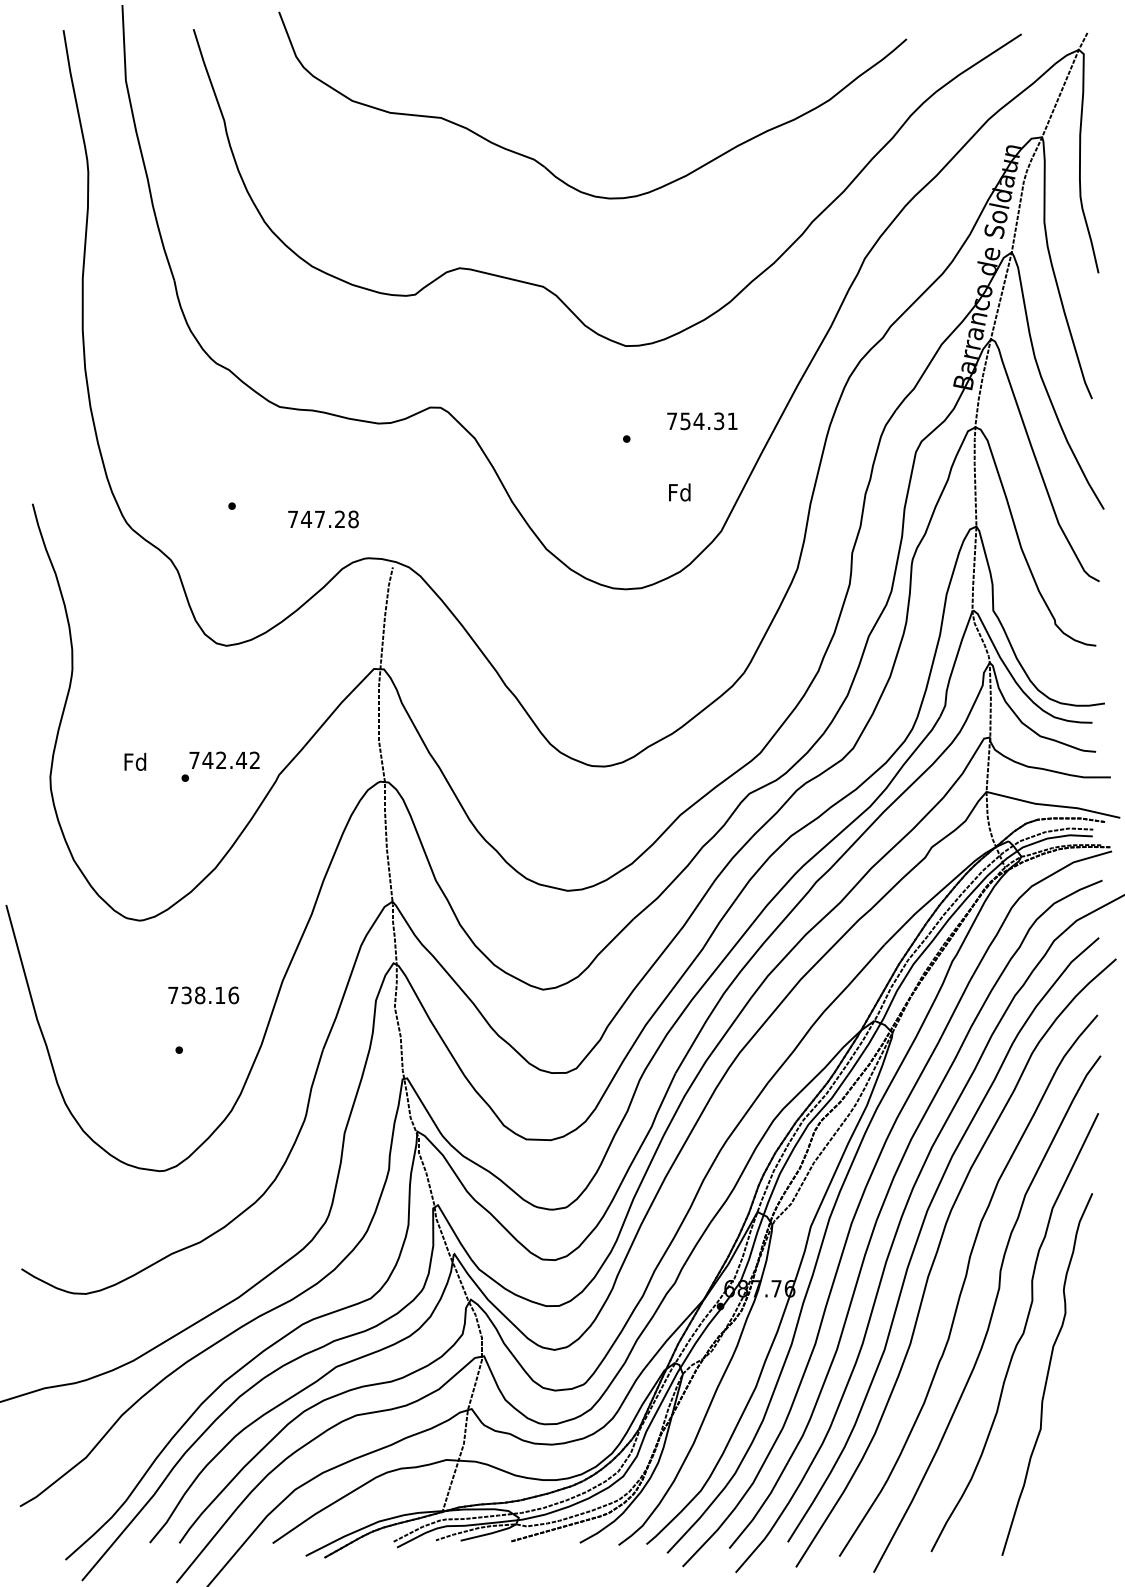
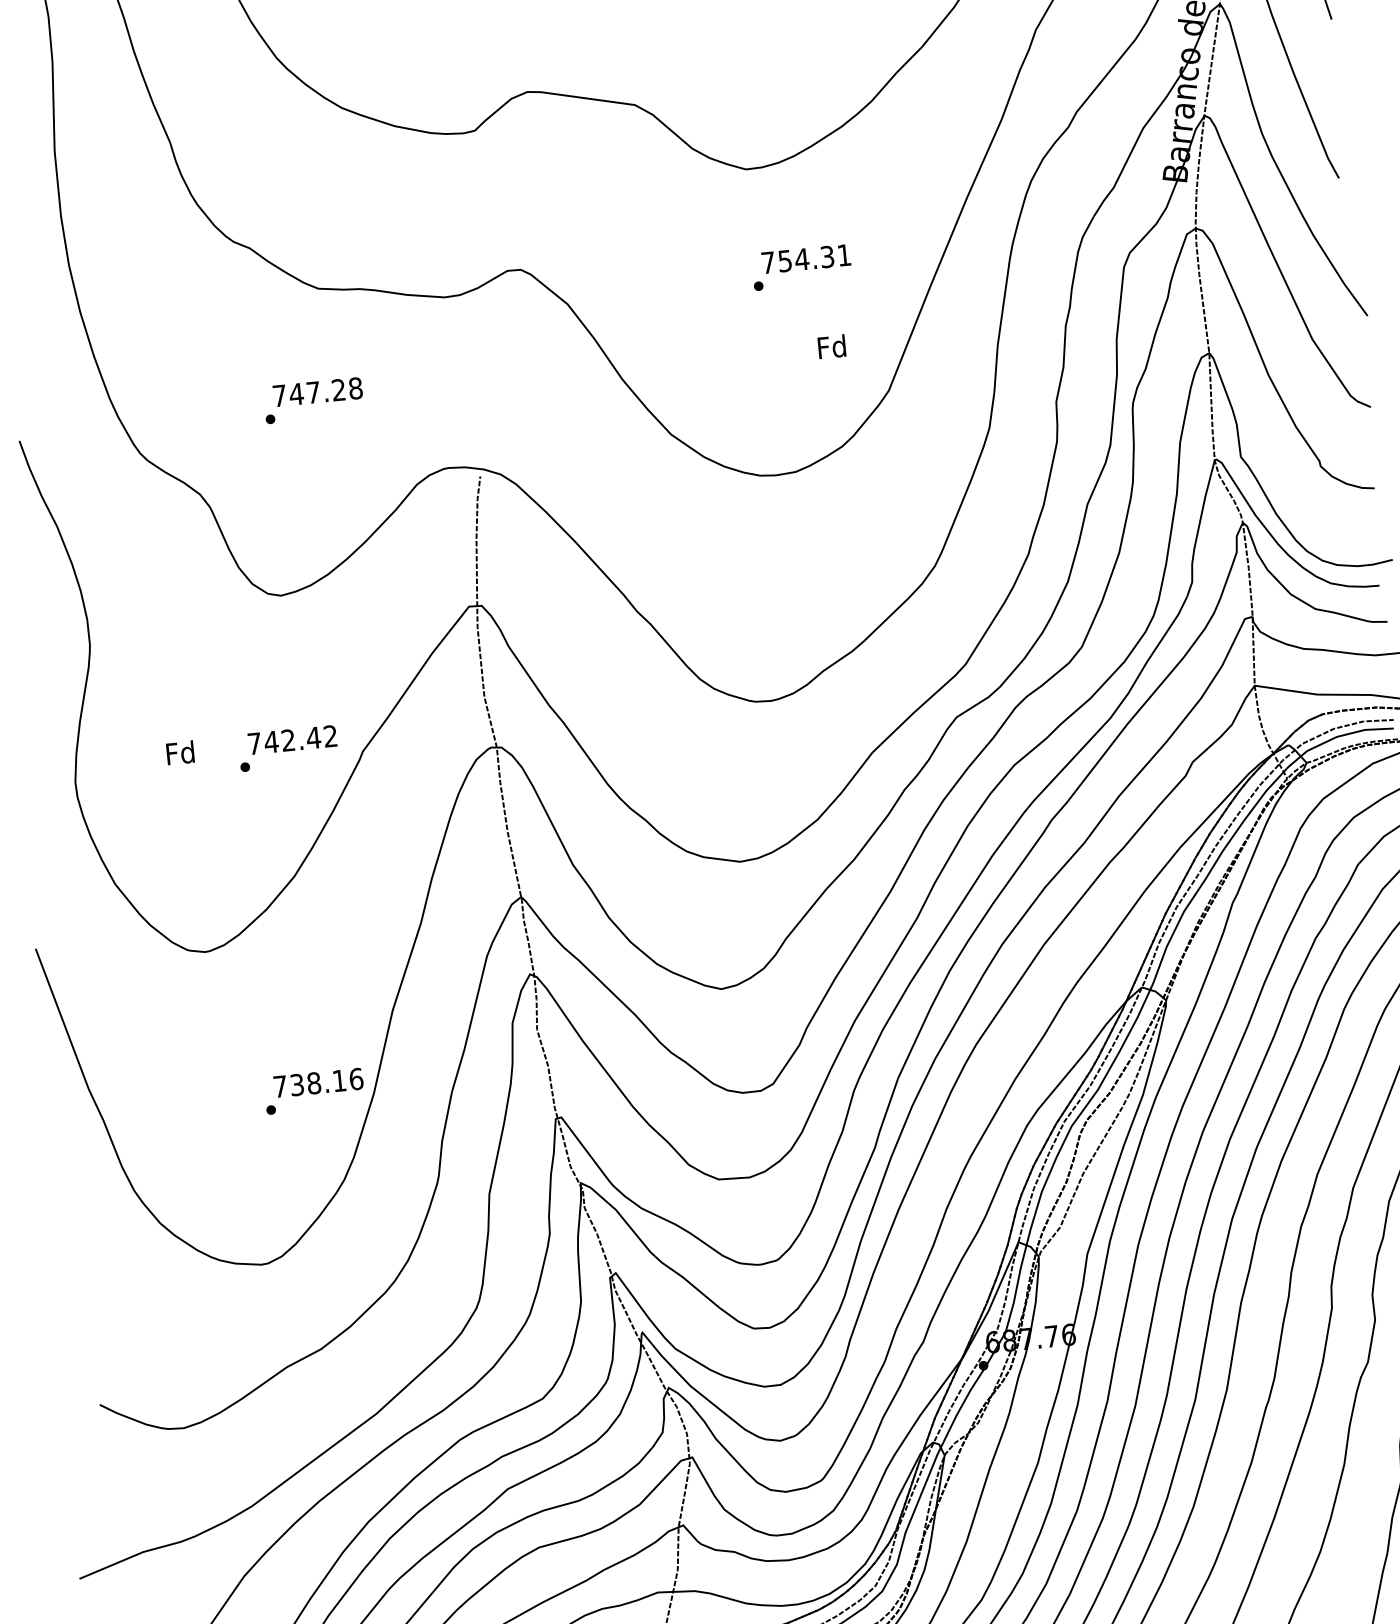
text: (702, 421) -> (806, 259), moved
text: (323, 519) -> (317, 392), moved
text: (203, 995) -> (318, 1082), moved

